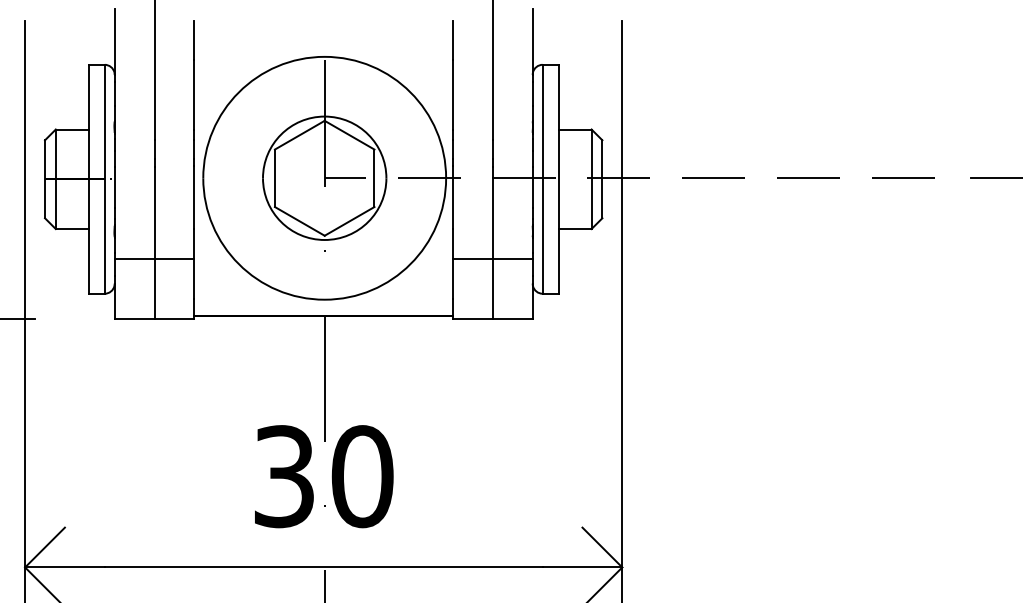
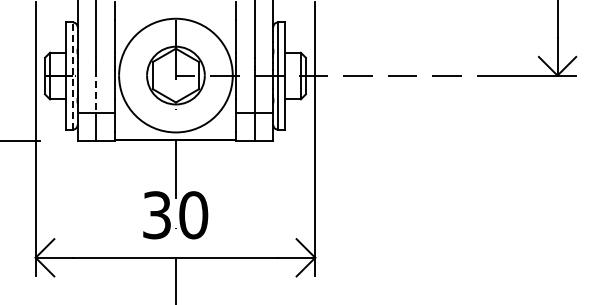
line: (103, 180) -> (72, 76), solid -> dashed
line: (155, 212) -> (96, 91), solid -> dashed

